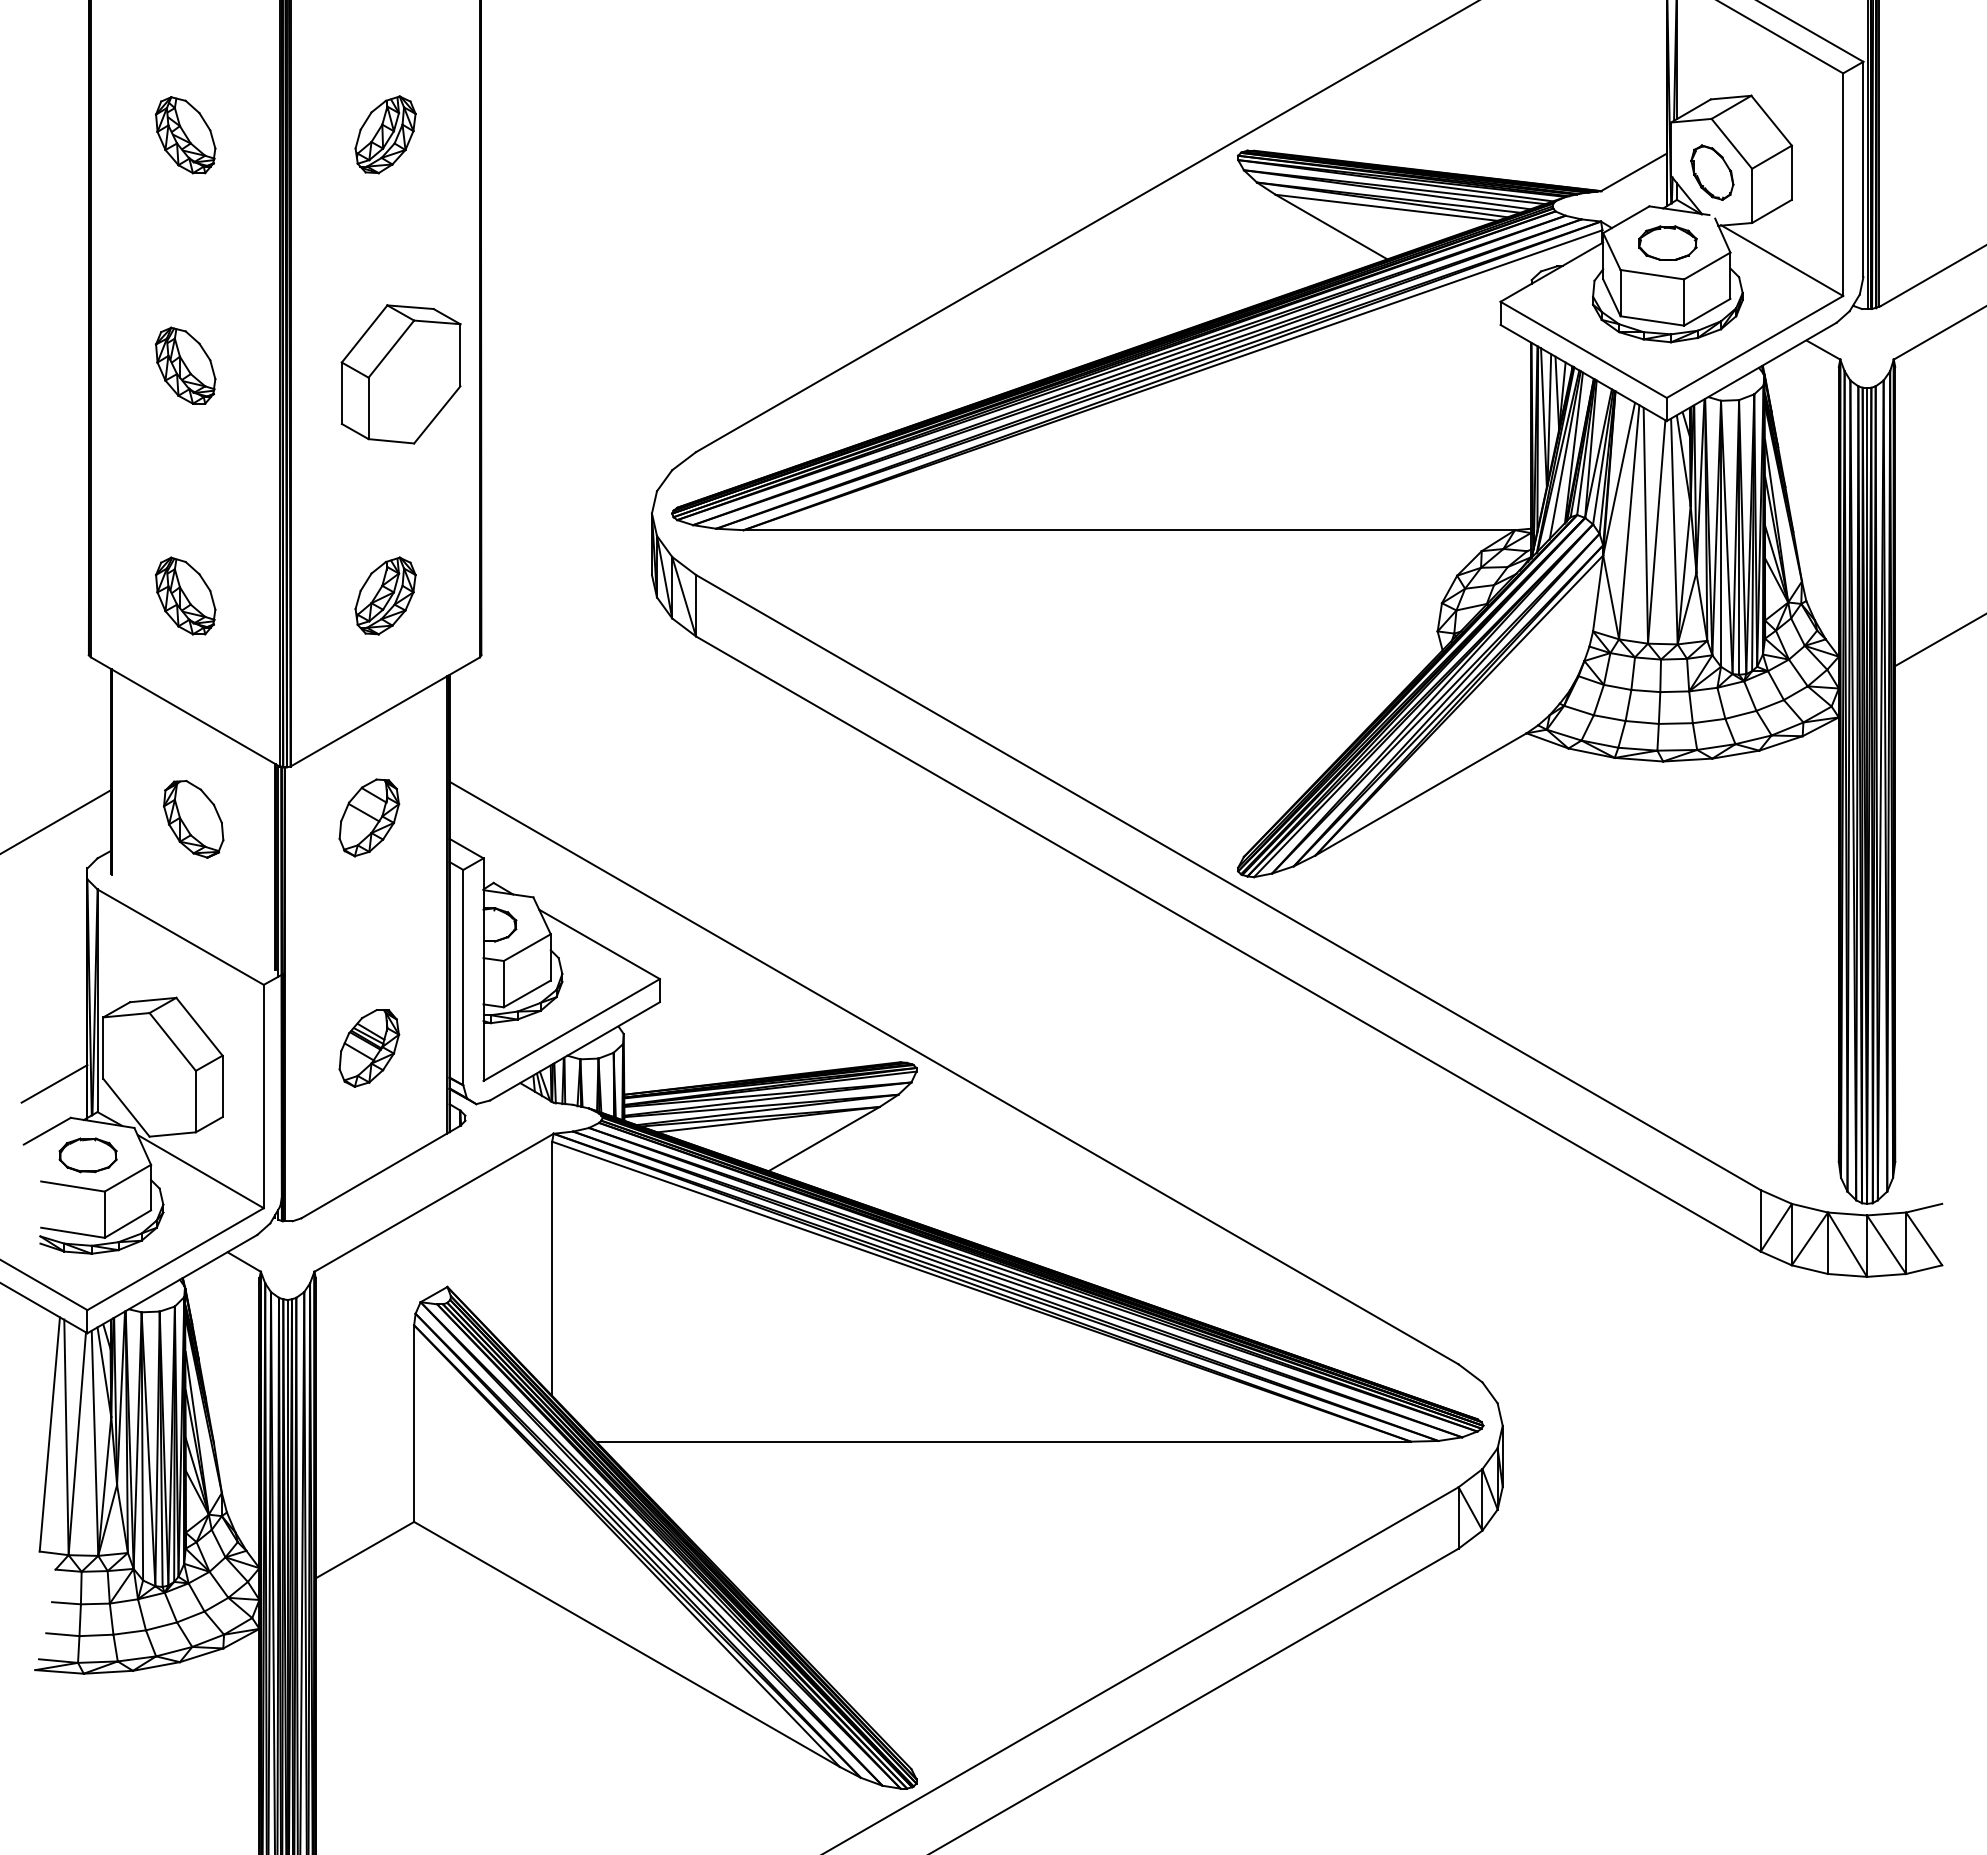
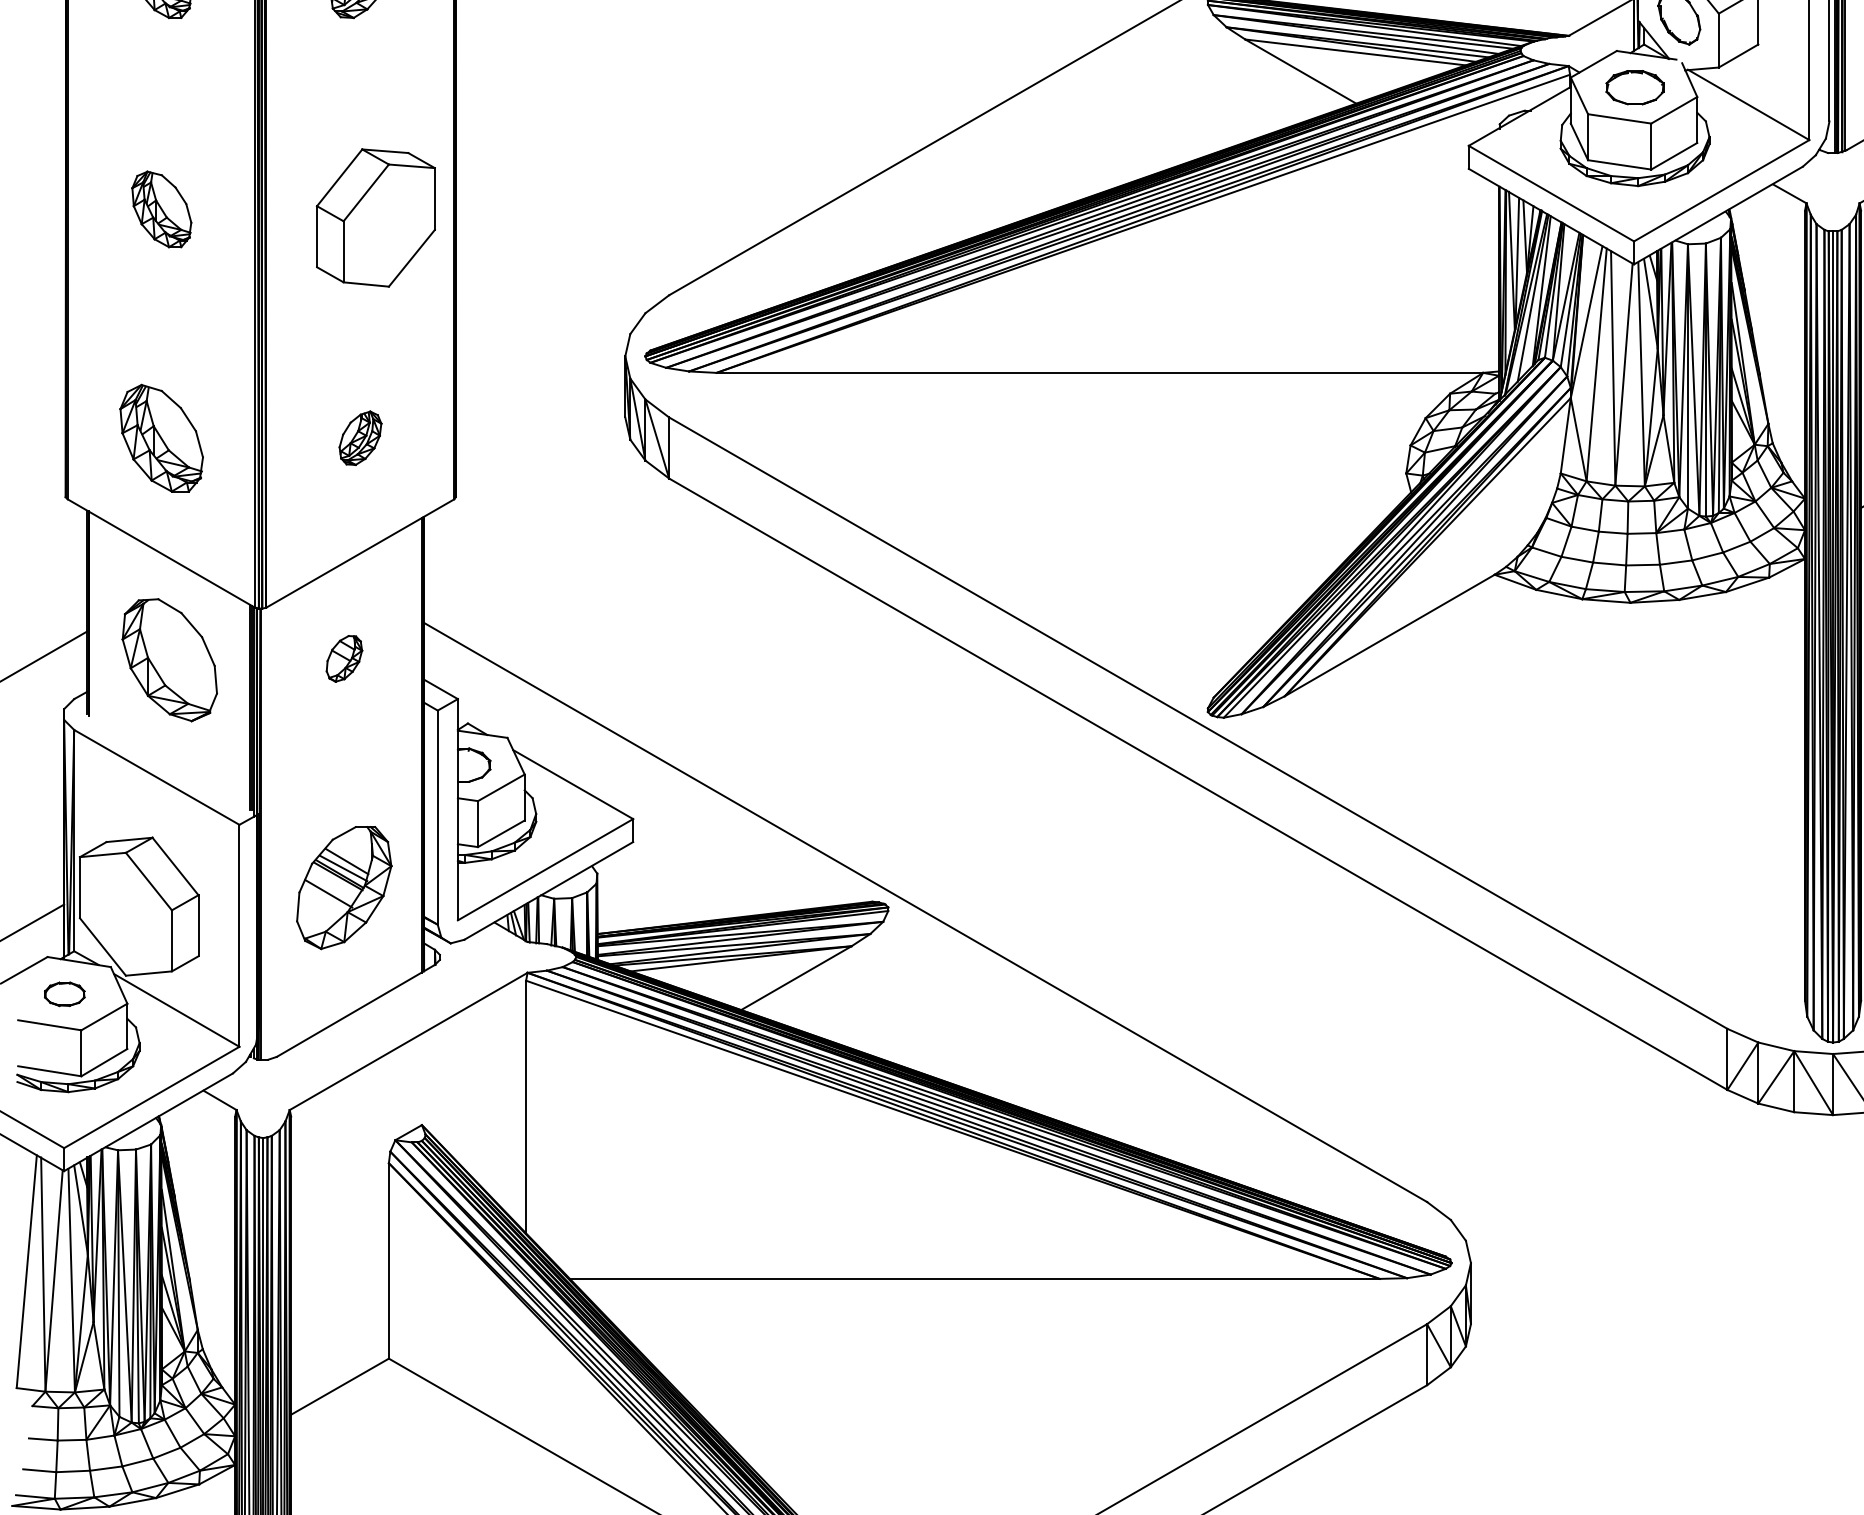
part: (185, 595) -> (161, 437), size x1.4
part: (385, 595) -> (360, 437), size x0.7
part: (369, 817) -> (344, 658), size x0.6
part: (193, 819) -> (169, 660), size x1.6
part: (369, 1048) -> (344, 888), size x1.6
part: (87, 1155) -> (64, 994), size x0.7

